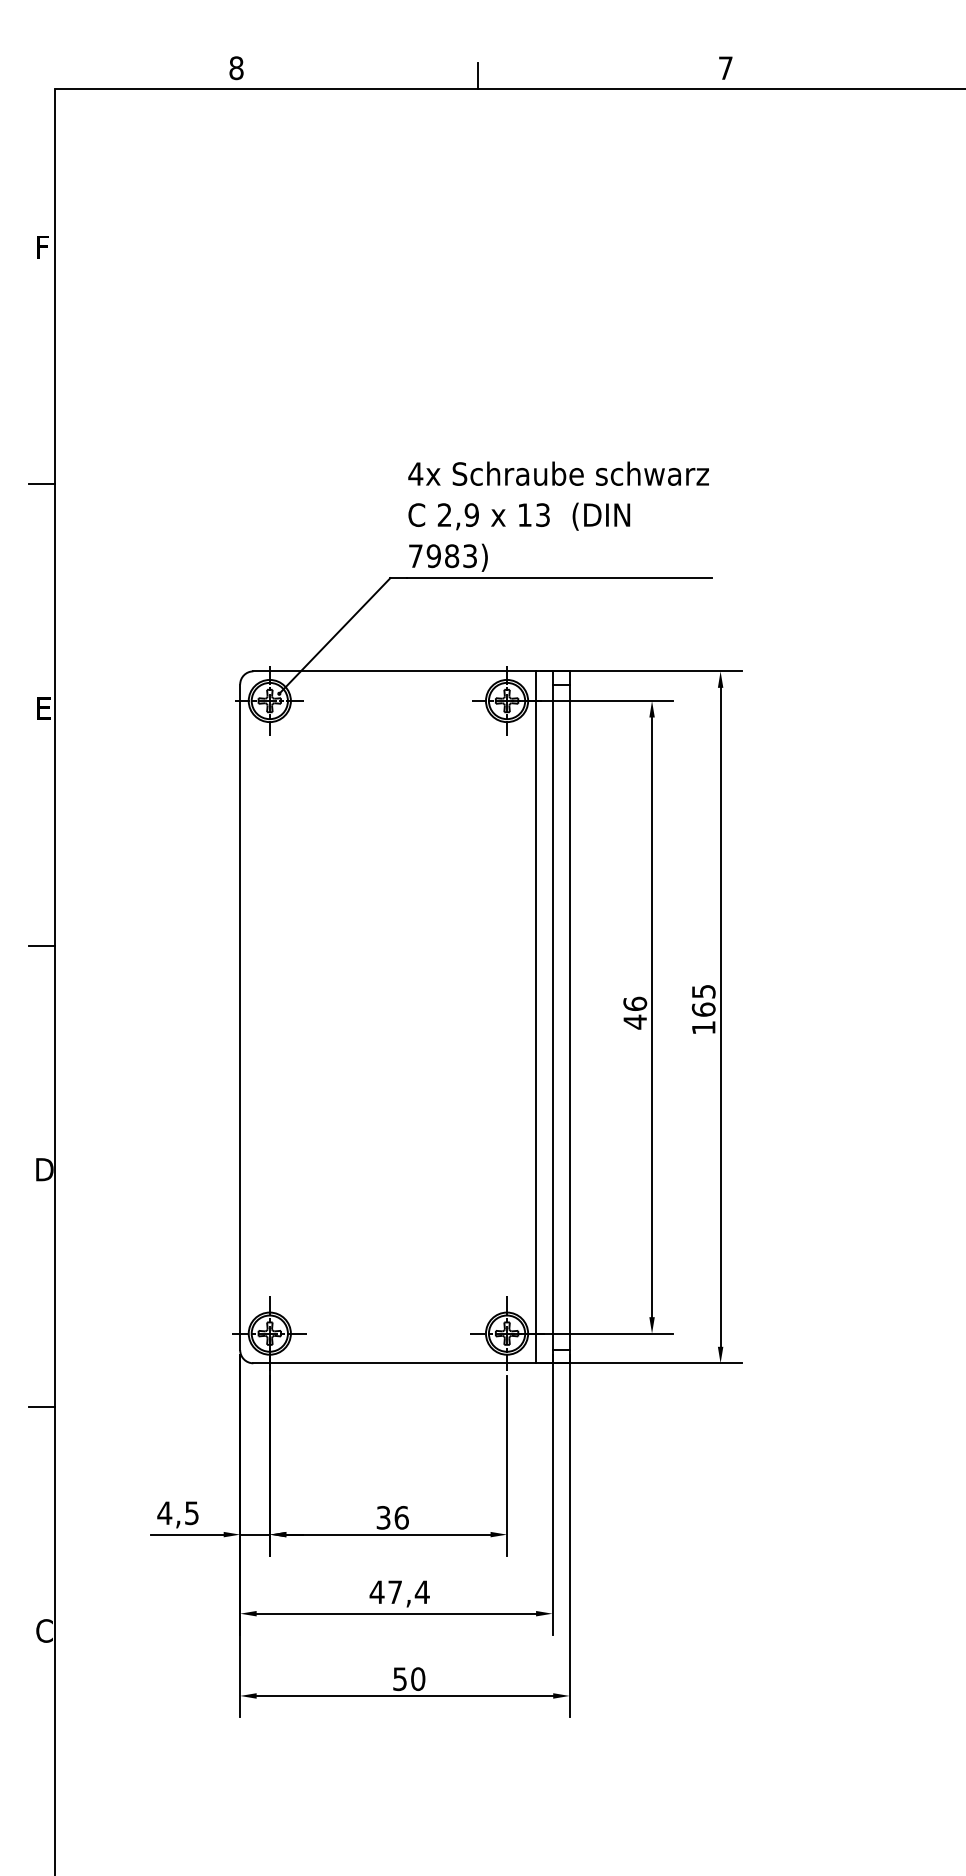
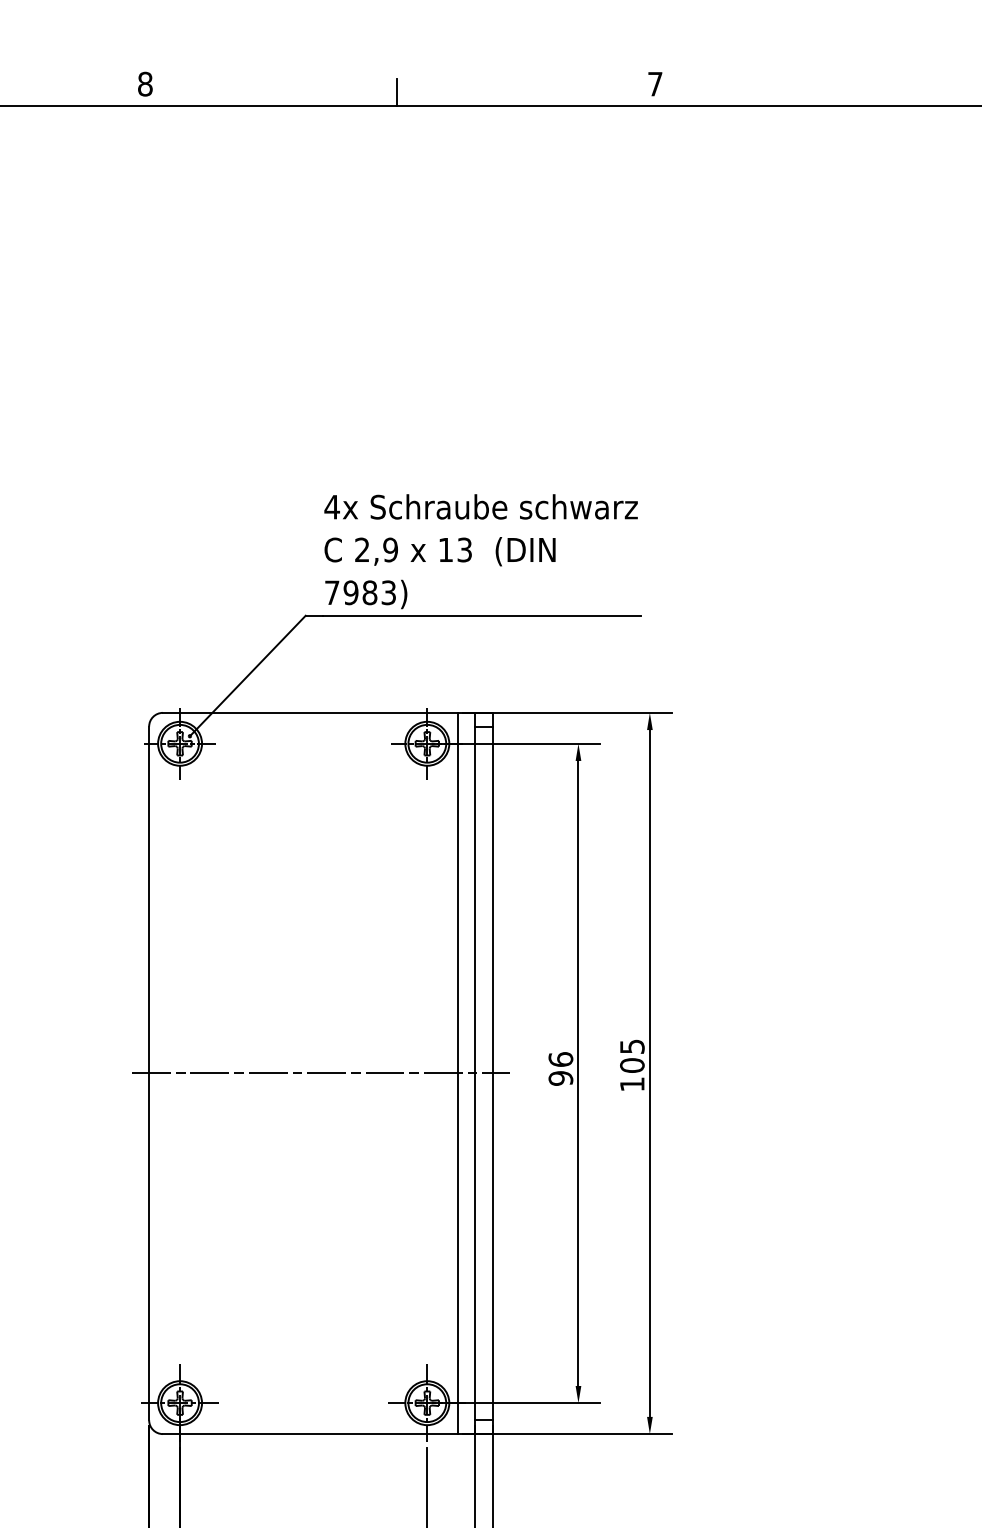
text: (703, 1009) -> (632, 1065), 165 -> 105
line: (404, 1017) -> (320, 1073), added
text: (635, 1021) -> (561, 1077), 46 -> 96

